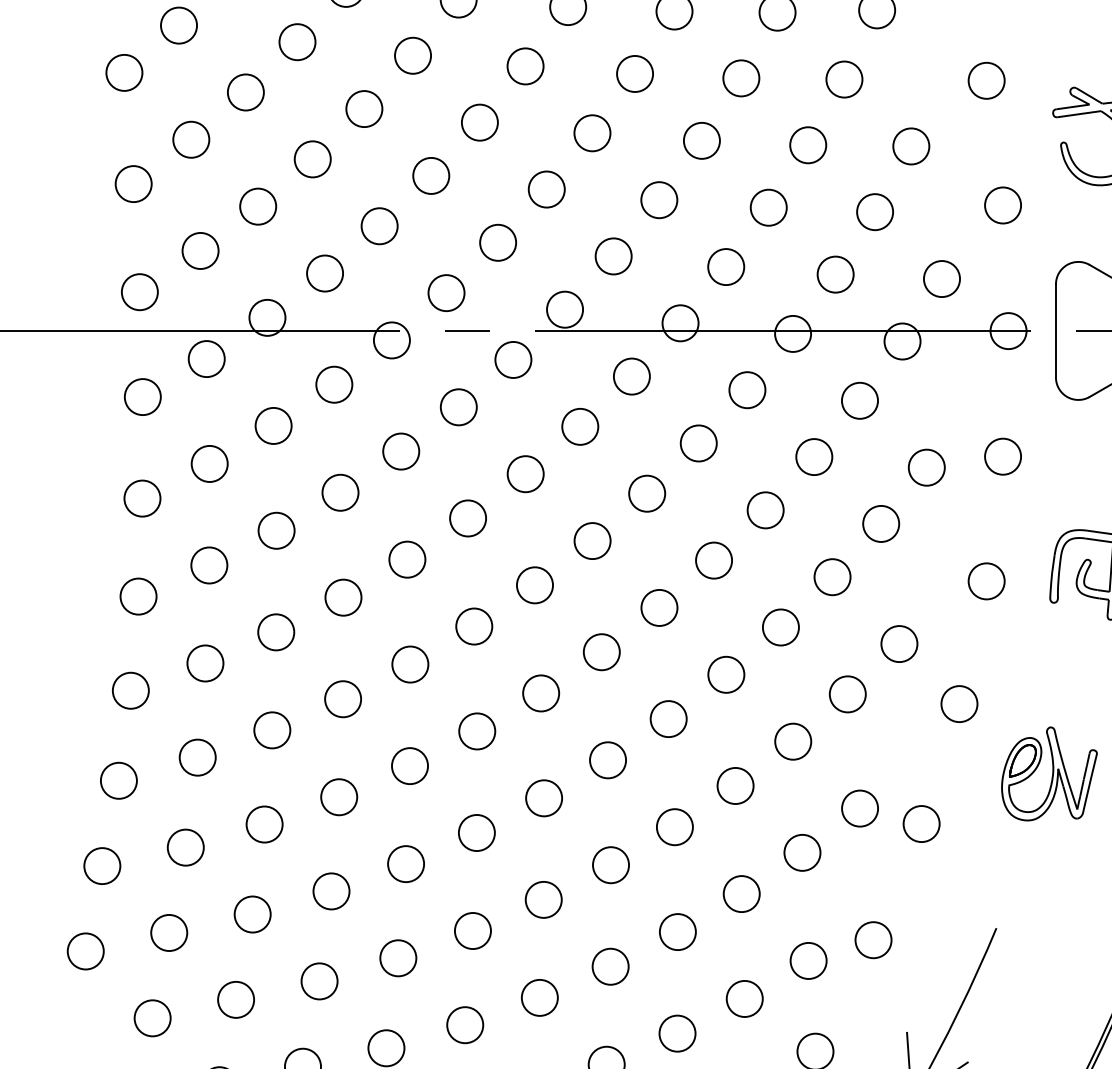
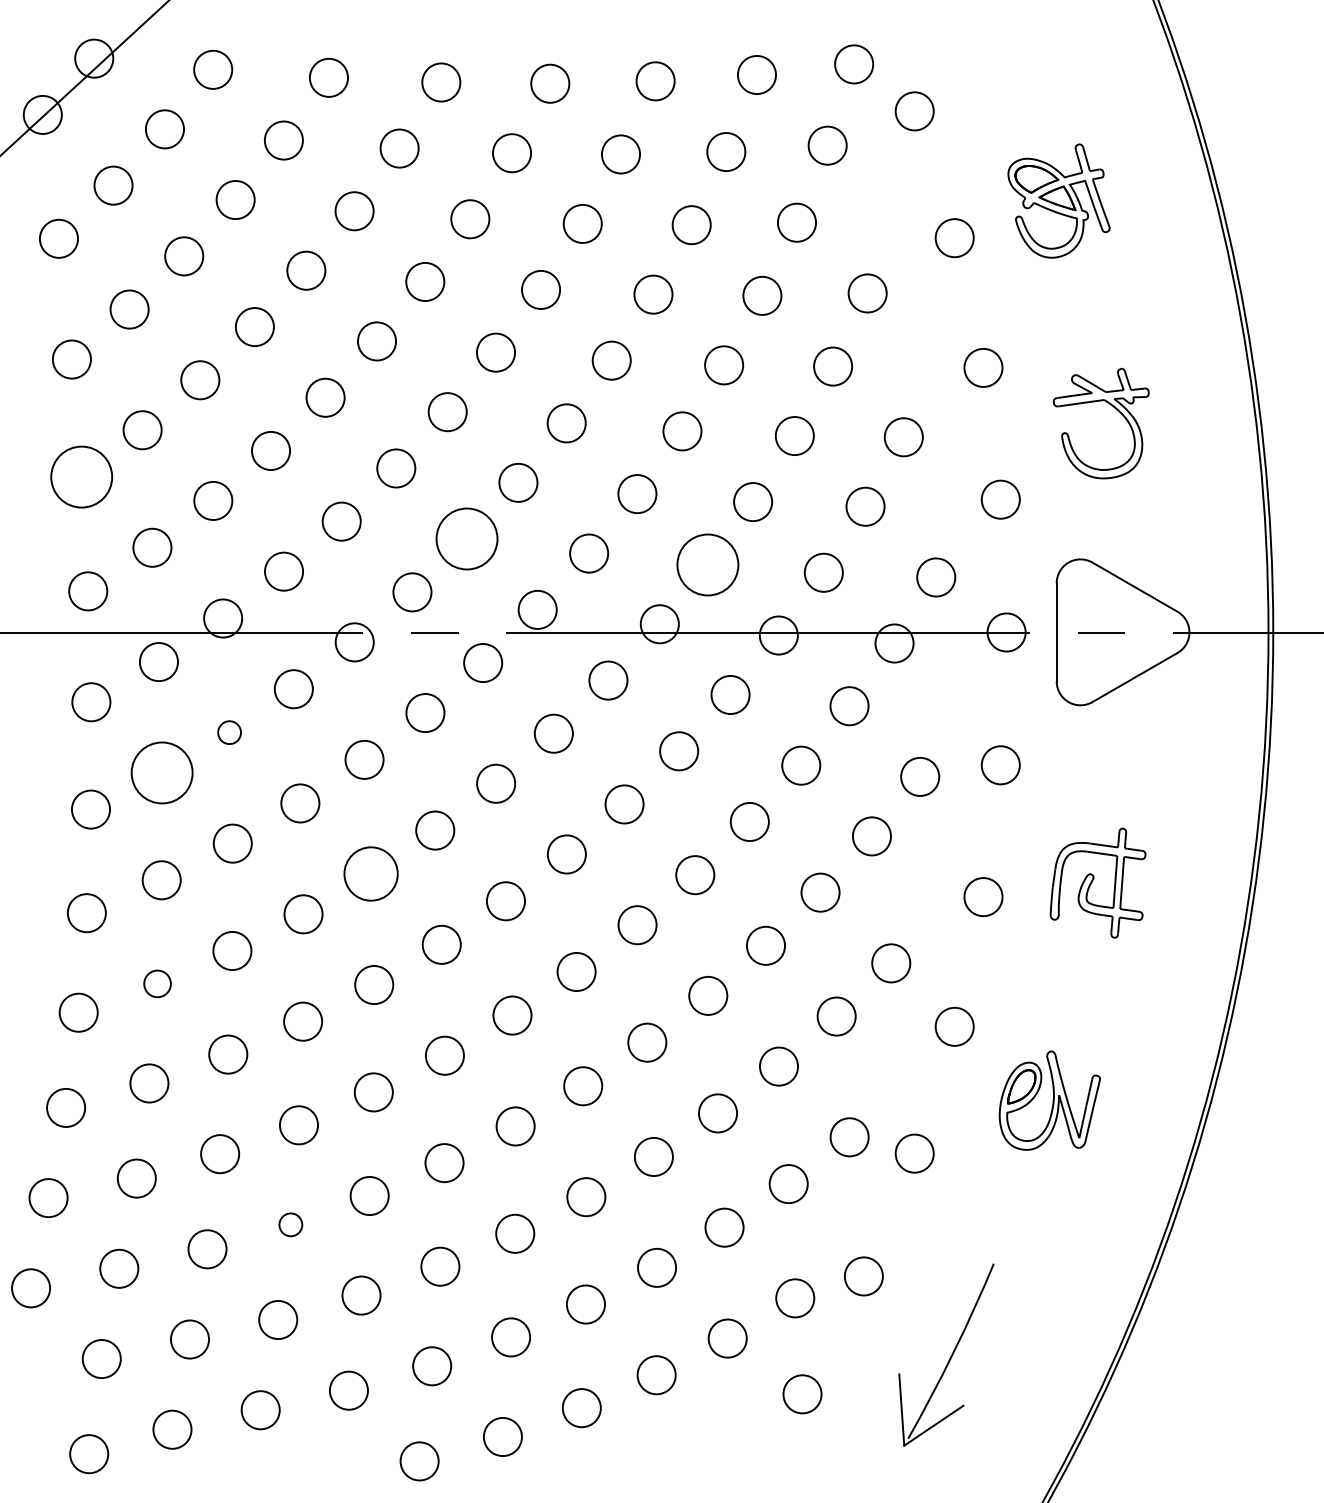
circle: (133, 184) -> (81, 477), size x1.6
circle: (497, 243) -> (466, 539), size x1.6
circle: (726, 266) -> (708, 564), size x1.6
circle: (273, 425) -> (229, 732), size x0.6
circle: (209, 463) -> (161, 772), size x1.6
circle: (406, 560) -> (370, 874), size x1.4
circle: (205, 663) -> (157, 983), size x0.7
circle: (331, 891) -> (290, 1224), size x0.6

